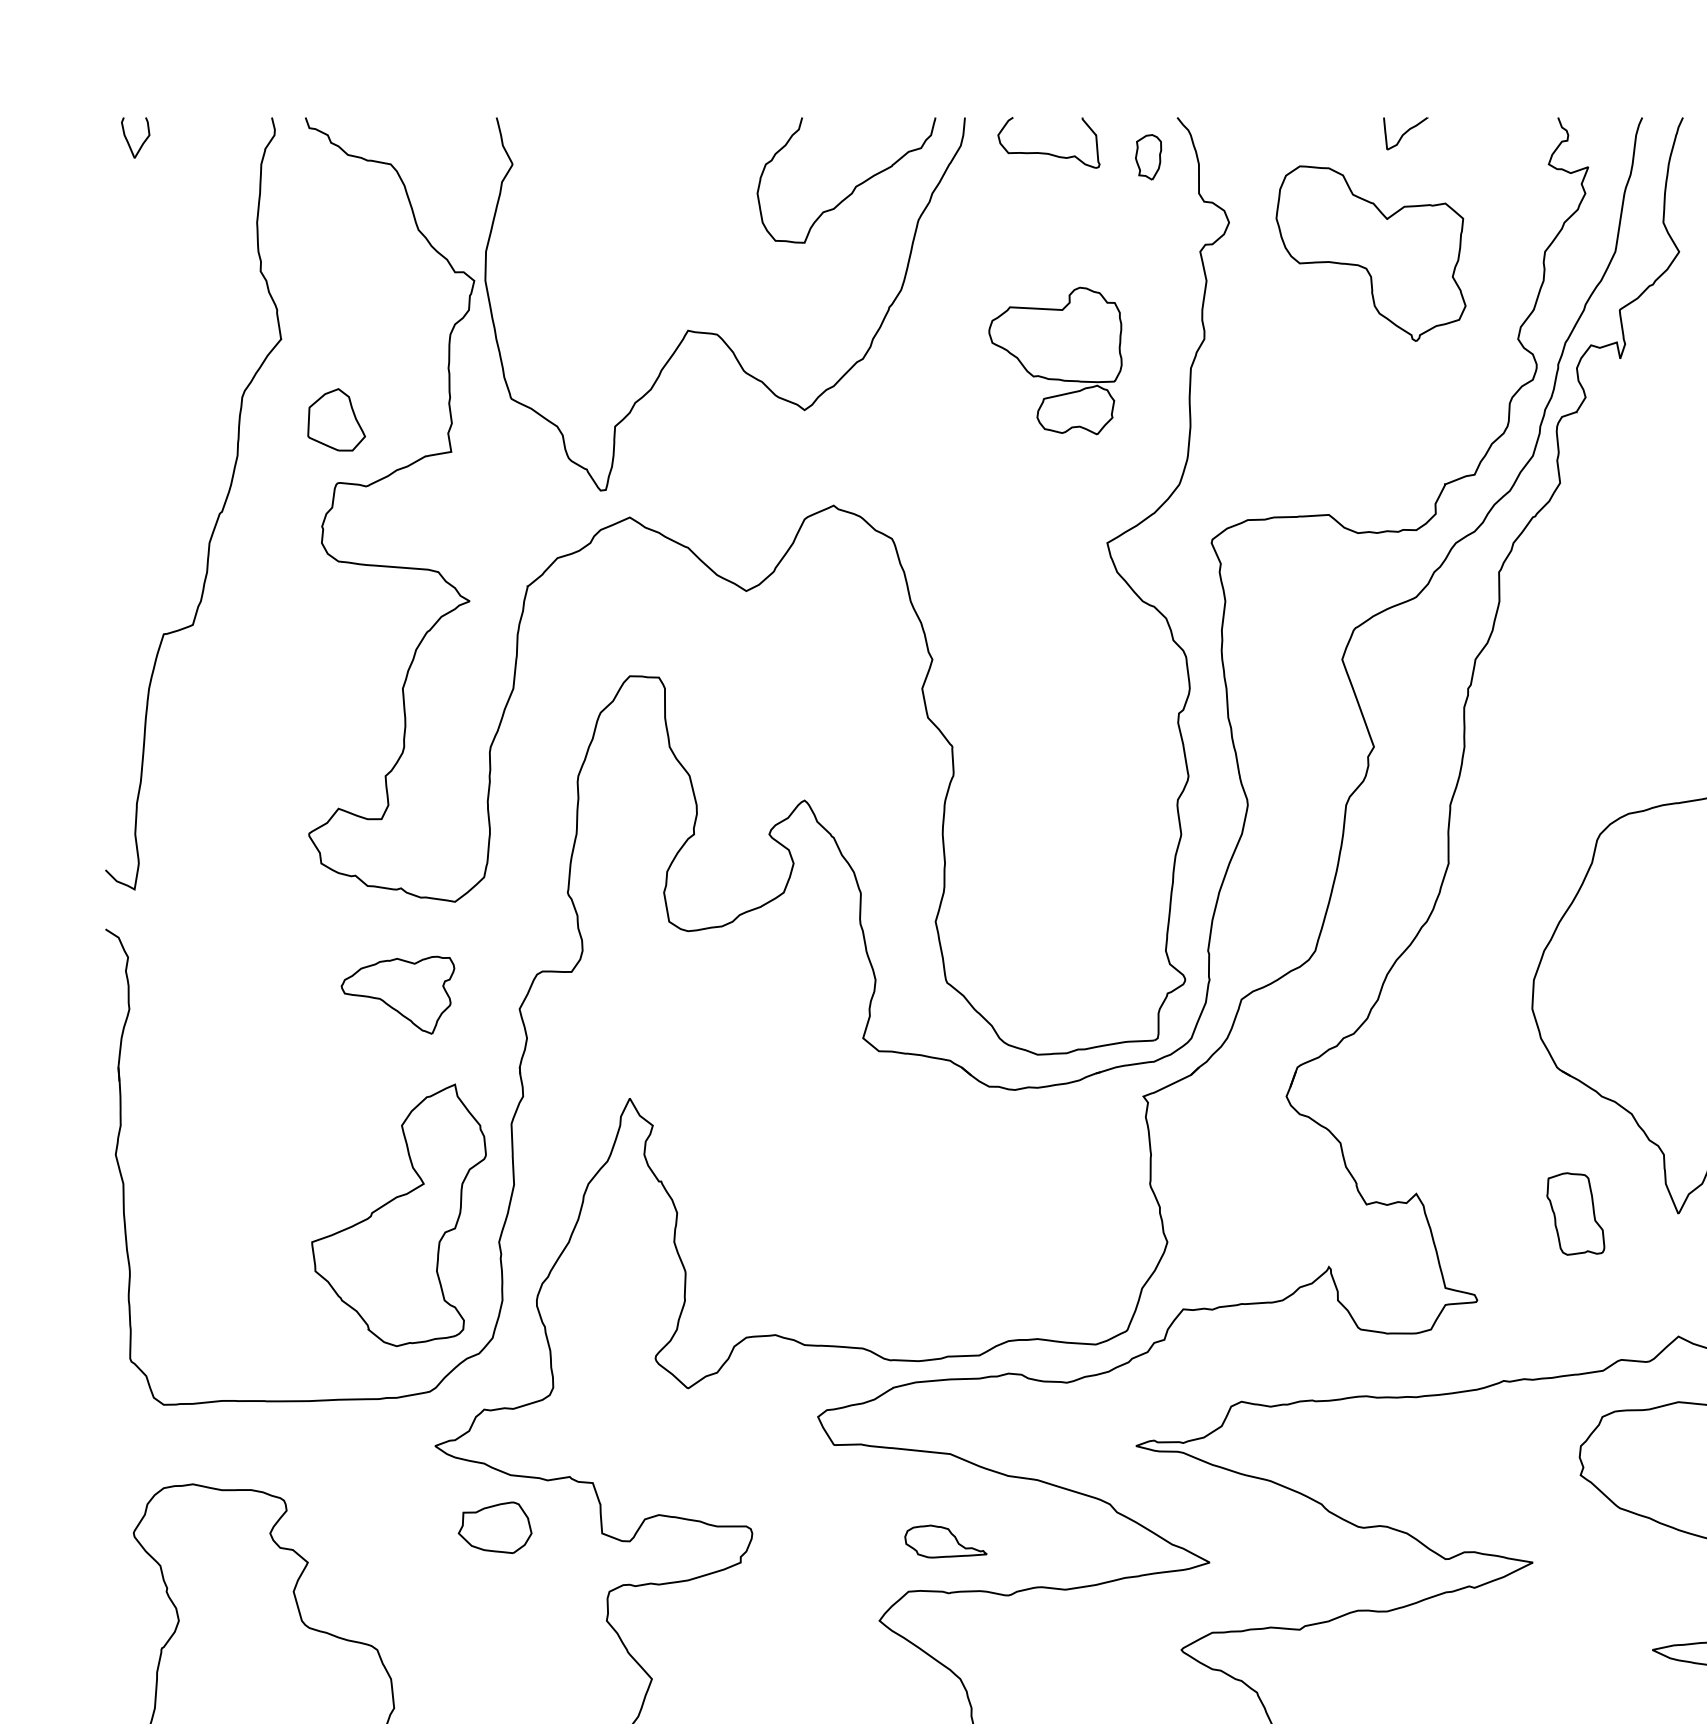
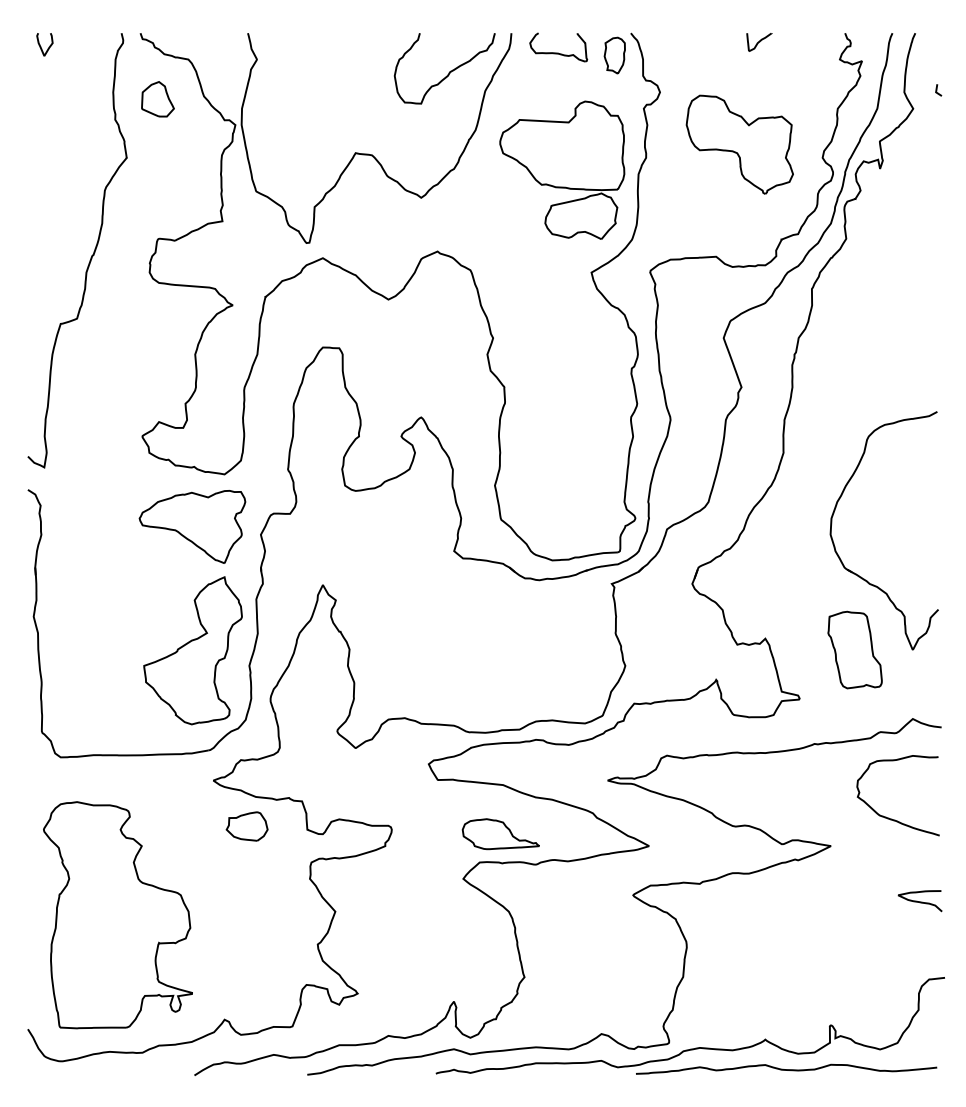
part: (1148, 157) -> (614, 55), size x1.43
part: (1370, 253) -> (739, 144), moved
part: (1055, 359) -> (562, 169), size x1.67
part: (335, 420) -> (157, 99), moved
part: (398, 994) -> (192, 526), size x1.67
part: (1574, 1213) -> (854, 649), size x1.67
part: (945, 1541) -> (500, 834), size x1.67

